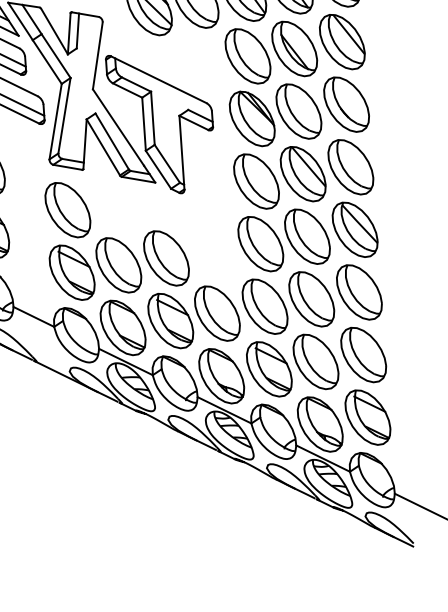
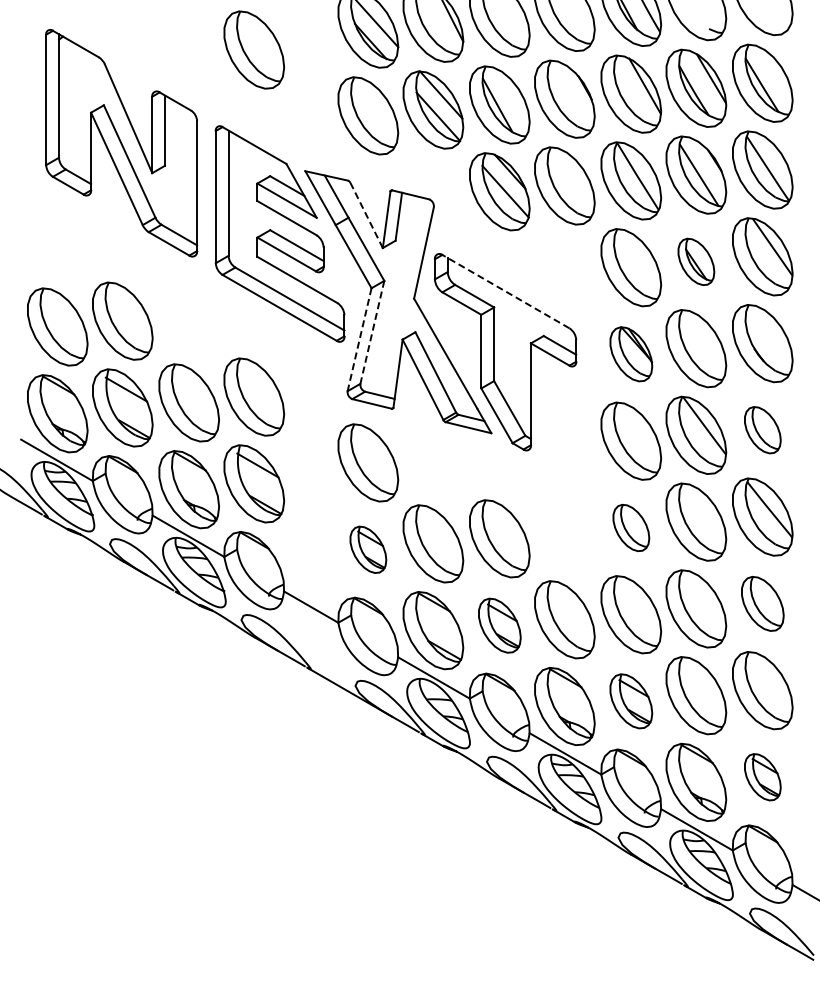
line: (54, 31) -> (366, 215), solid -> dashed
part: (294, 48) -> (696, 261), size x0.6
line: (158, 79) -> (505, 291), solid -> dashed
line: (64, 115) -> (372, 332), solid -> dashed
part: (252, 118) -> (631, 353), size x0.7
line: (55, 121) -> (359, 339), solid -> dashed
part: (350, 166) -> (762, 429), size x0.6
part: (261, 243) -> (631, 527), size x0.6
part: (72, 272) -> (368, 549), size x0.6
part: (359, 292) -> (762, 603), size x0.7
part: (170, 320) -> (499, 625), size x0.7
part: (269, 368) -> (631, 700), size x0.7
part: (367, 416) -> (762, 776), size x0.6

